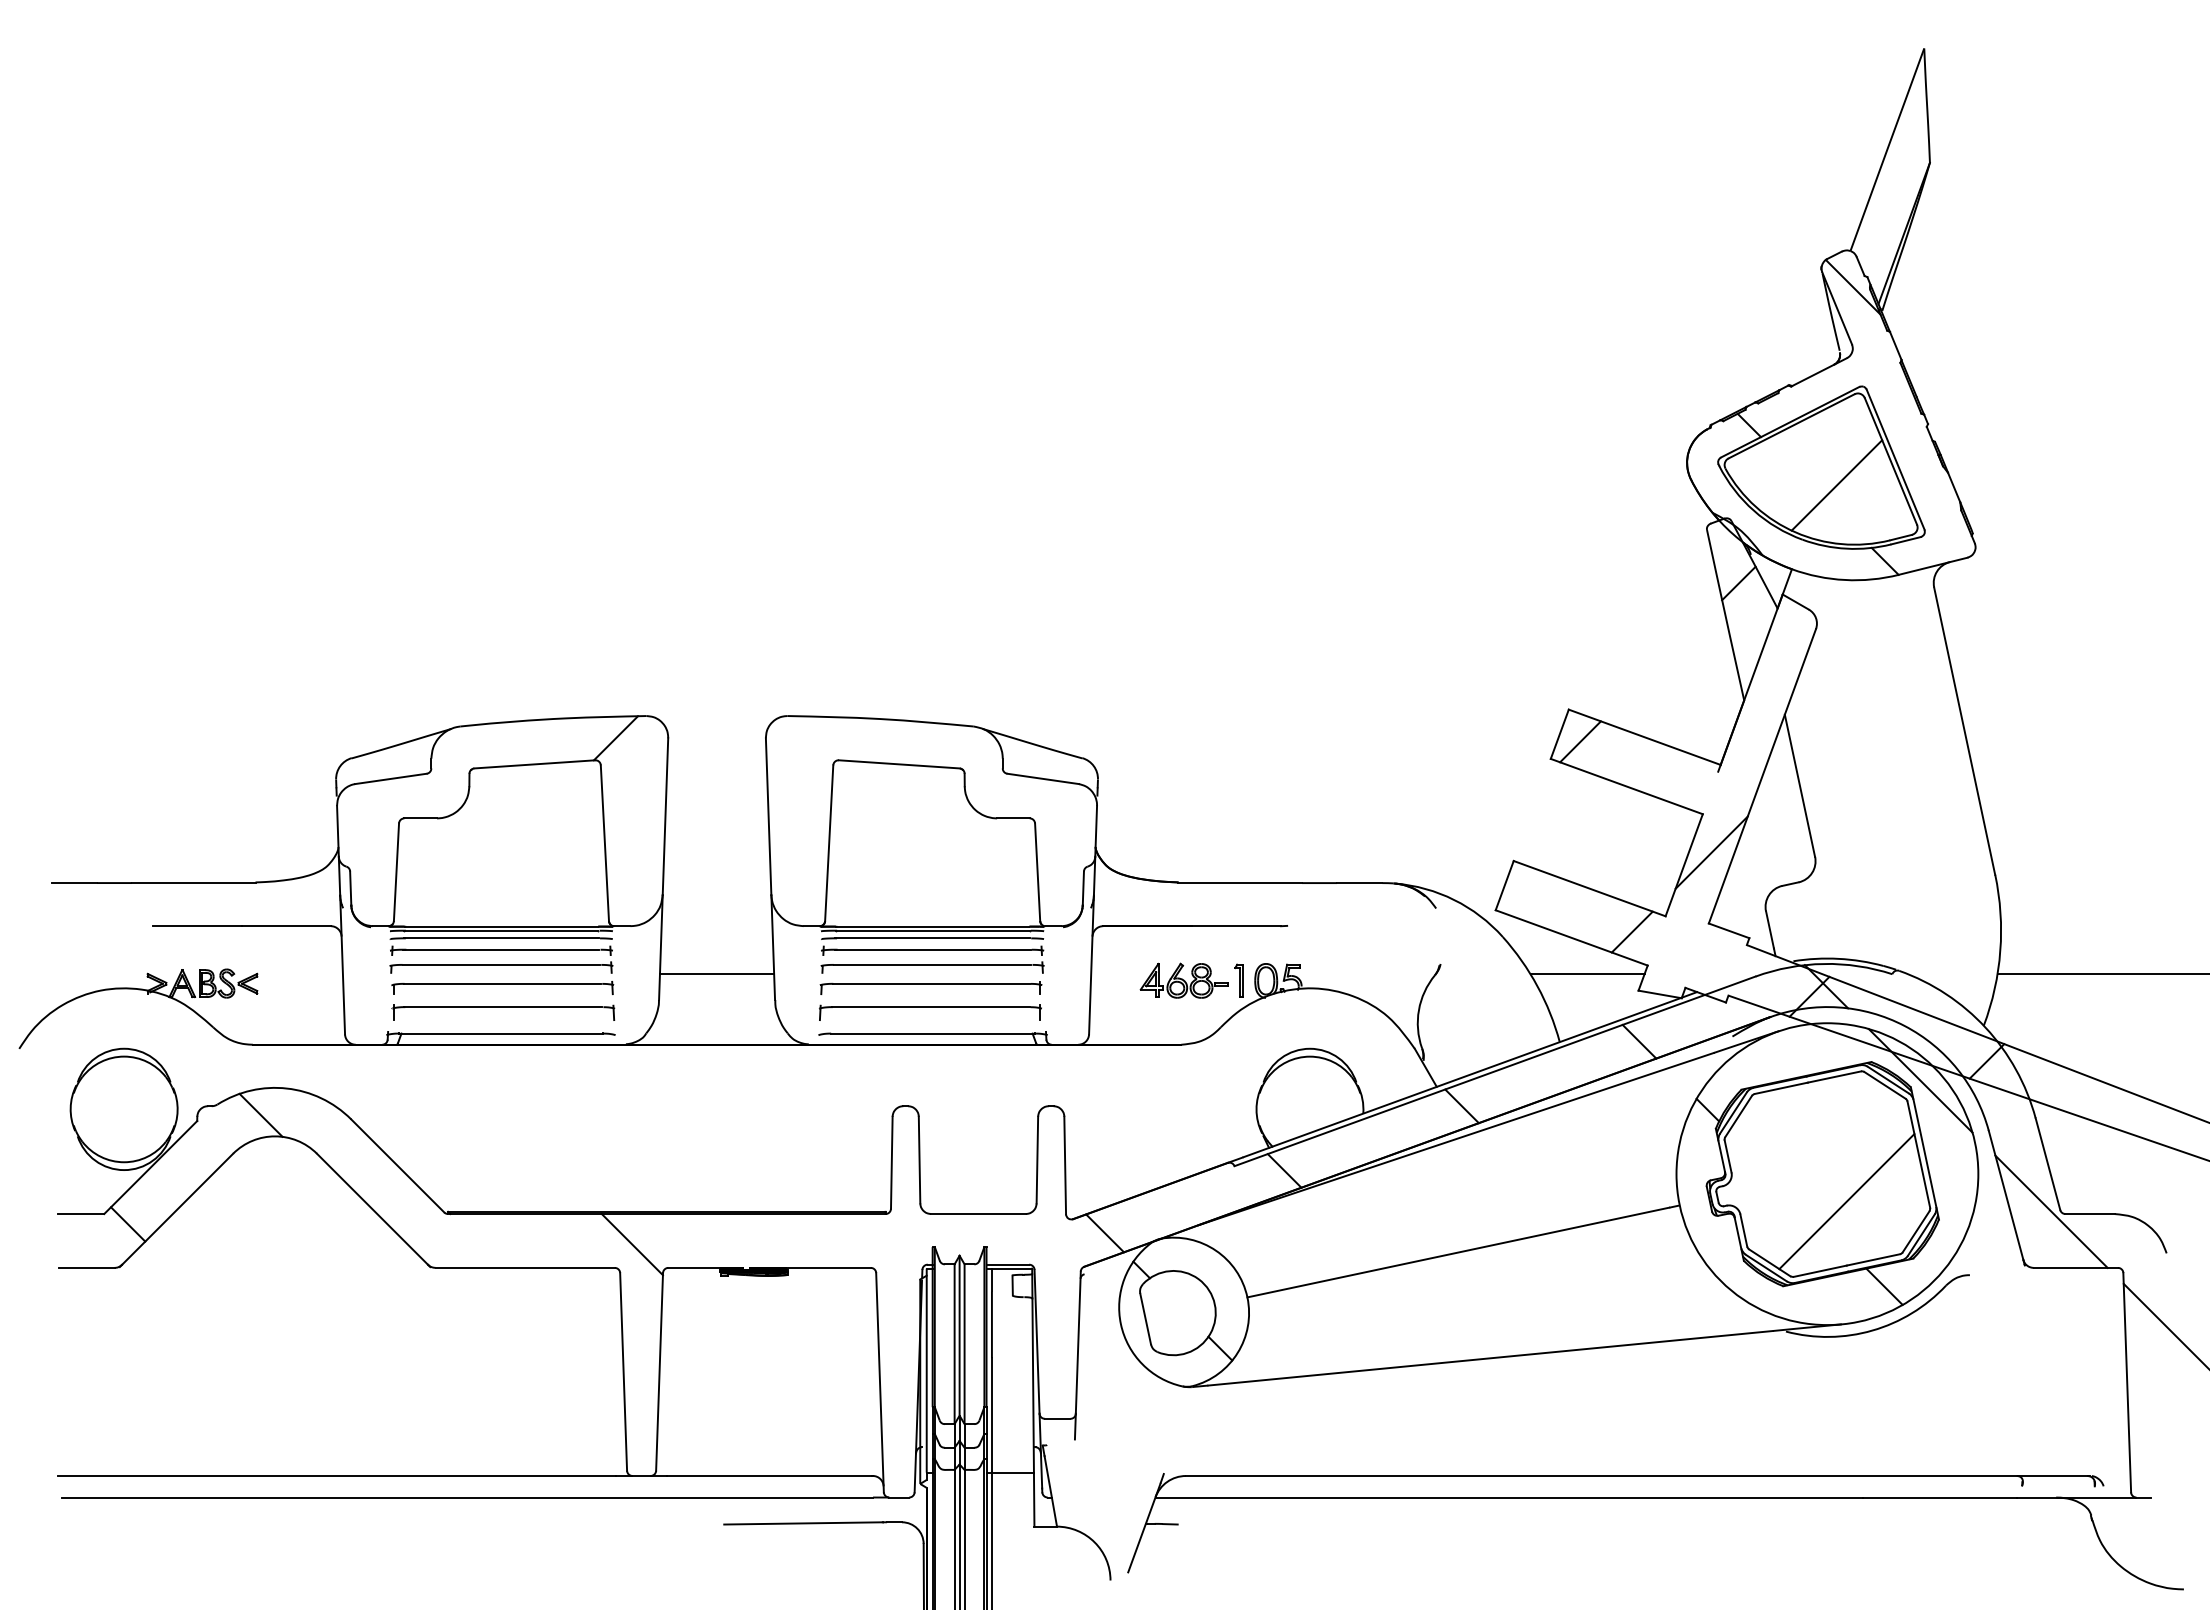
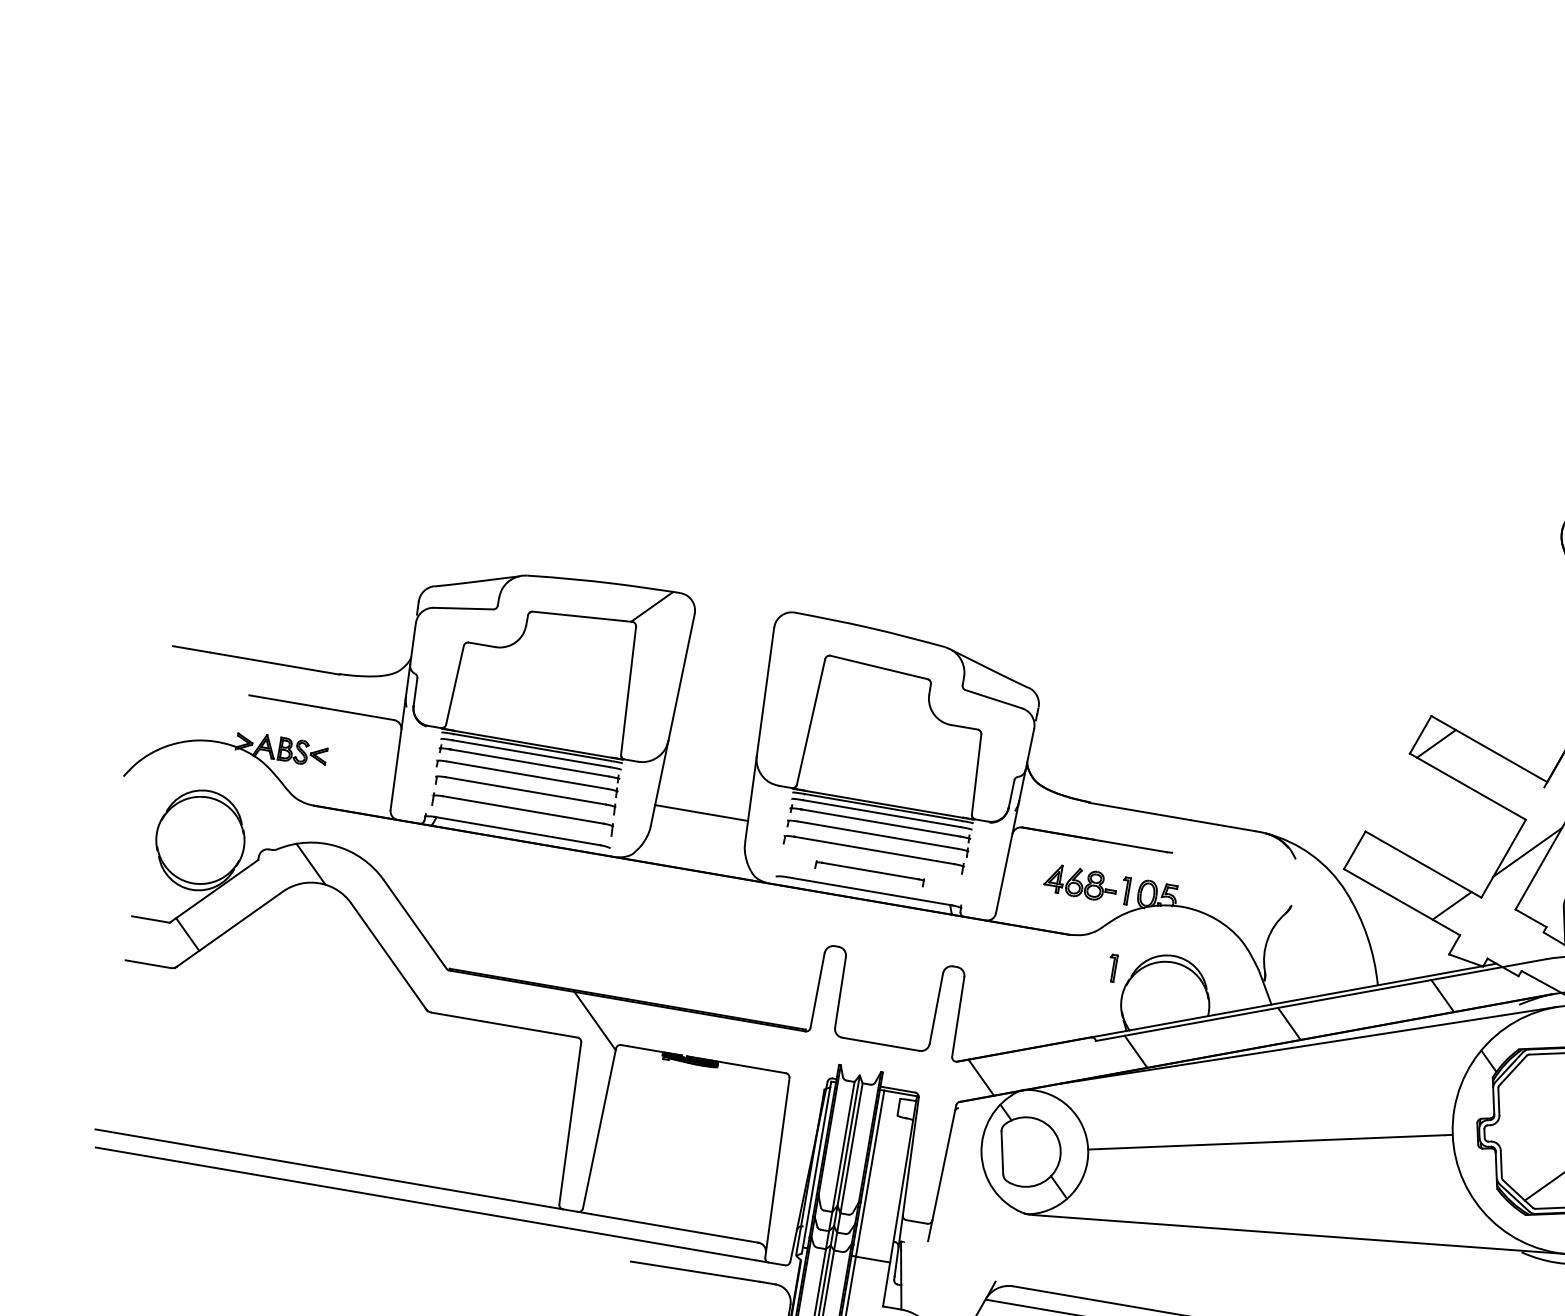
line: (1587, 974) -> (1409, 934), removed
part: (929, 1012) -> (869, 873), size x0.6
part: (1238, 1075) -> (1111, 967), added

